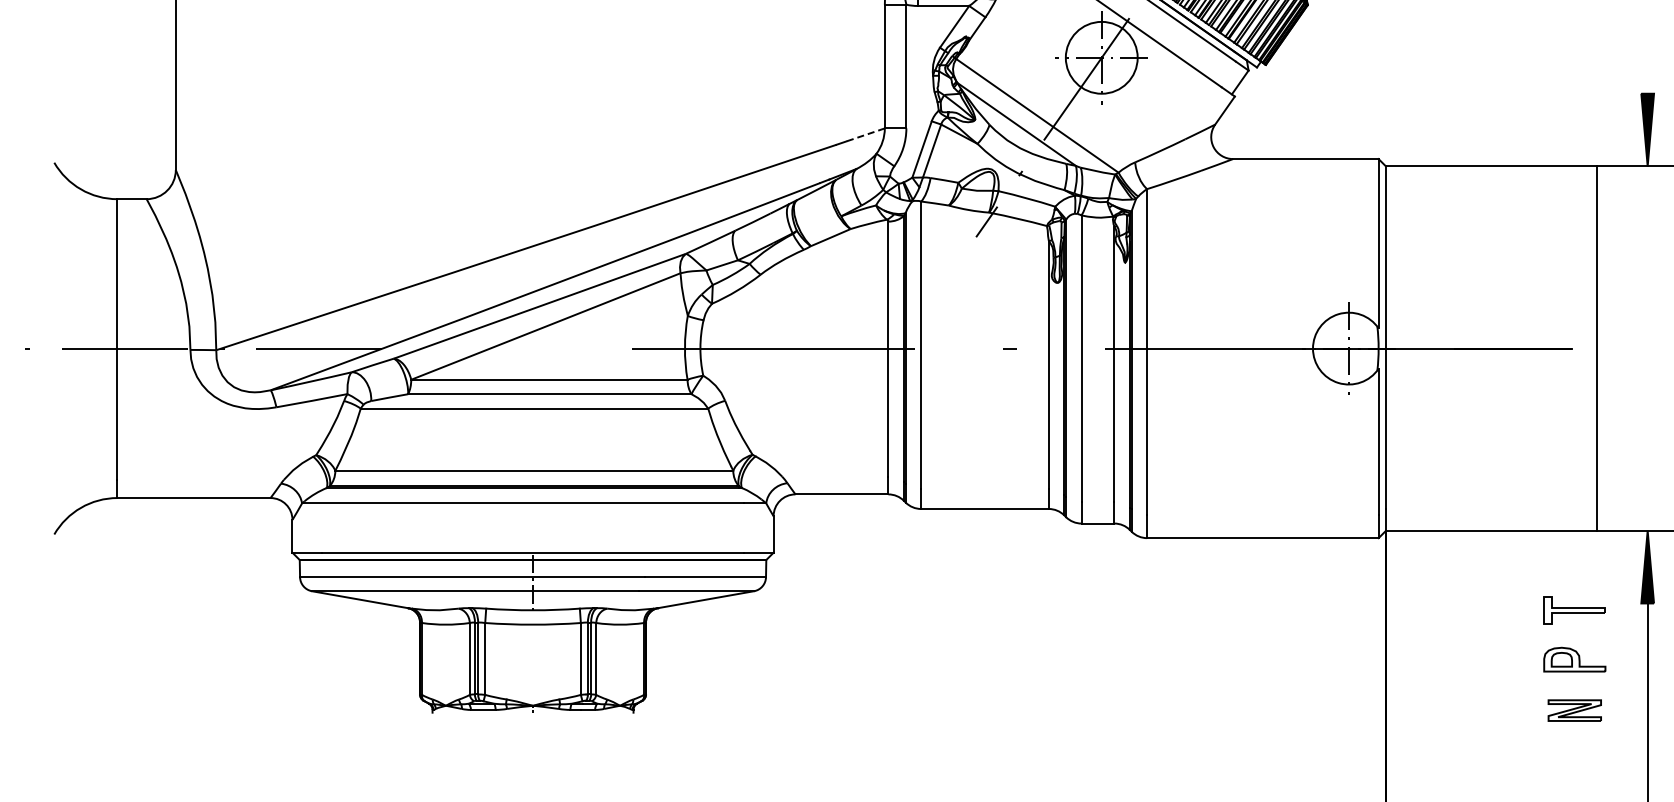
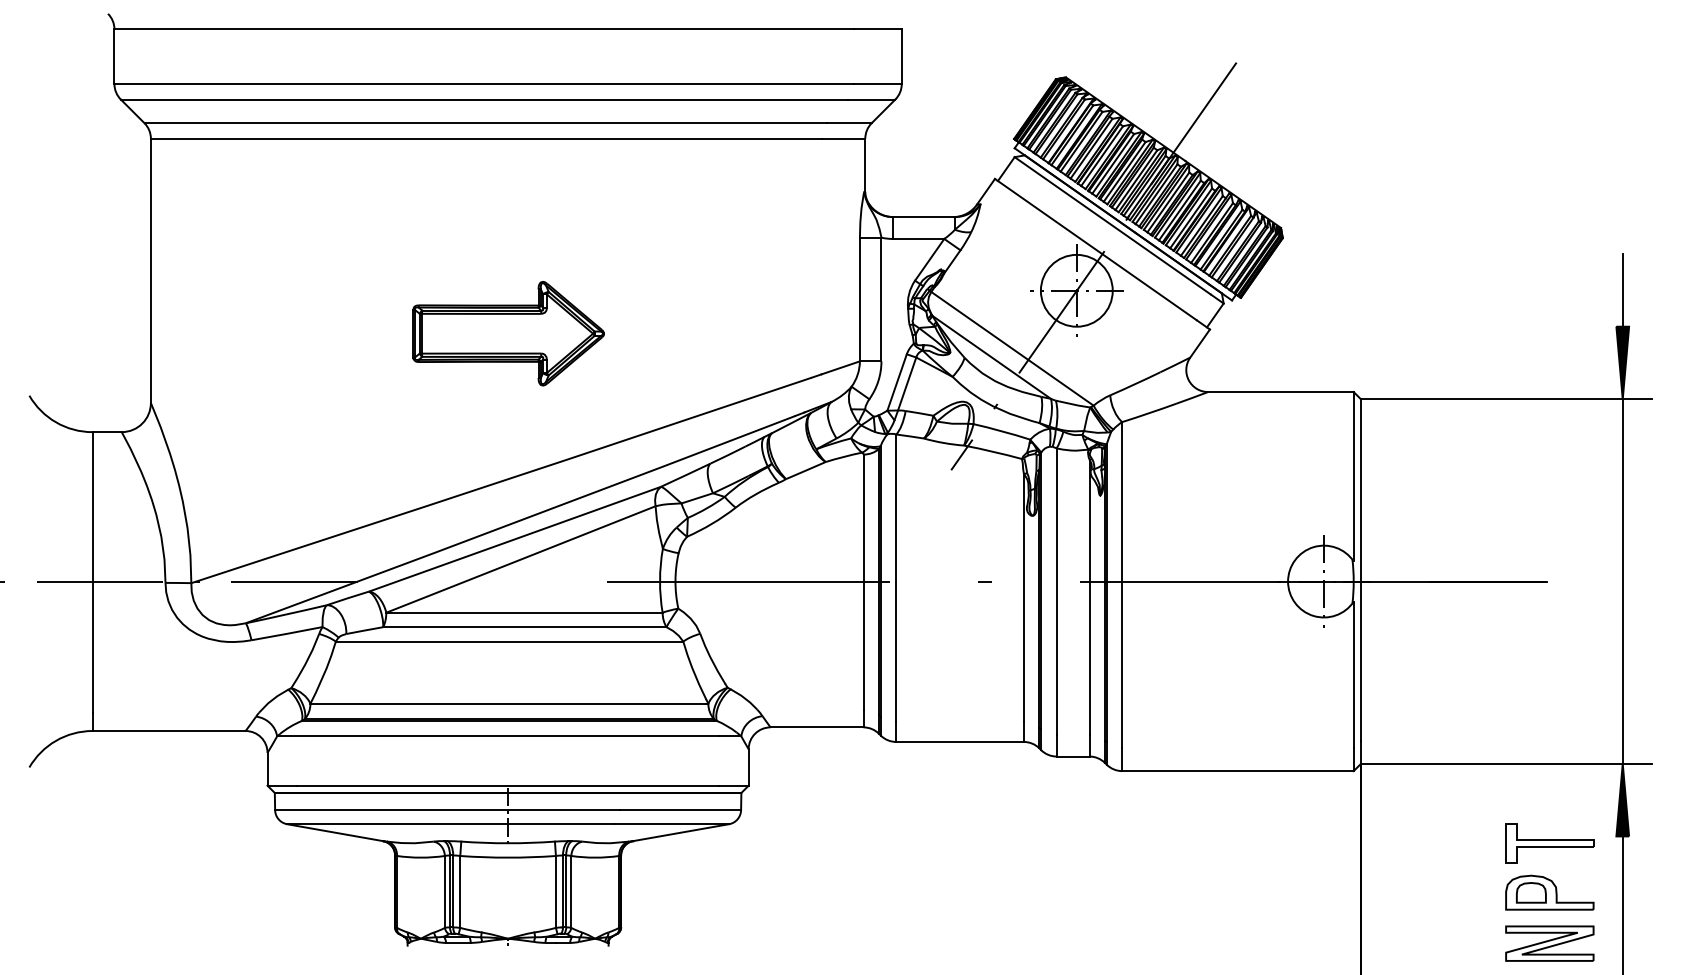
line: (1647, 56) -> (1622, 289), added
part: (533, 100) -> (508, 333), added
line: (865, 135) -> (840, 368), dashed -> solid
line: (1596, 348) -> (1622, 581), moved
part: (1574, 610) -> (1549, 843), size x1.43
part: (1574, 659) -> (1549, 892), size x1.43
part: (1574, 710) -> (1549, 943), size x1.67

